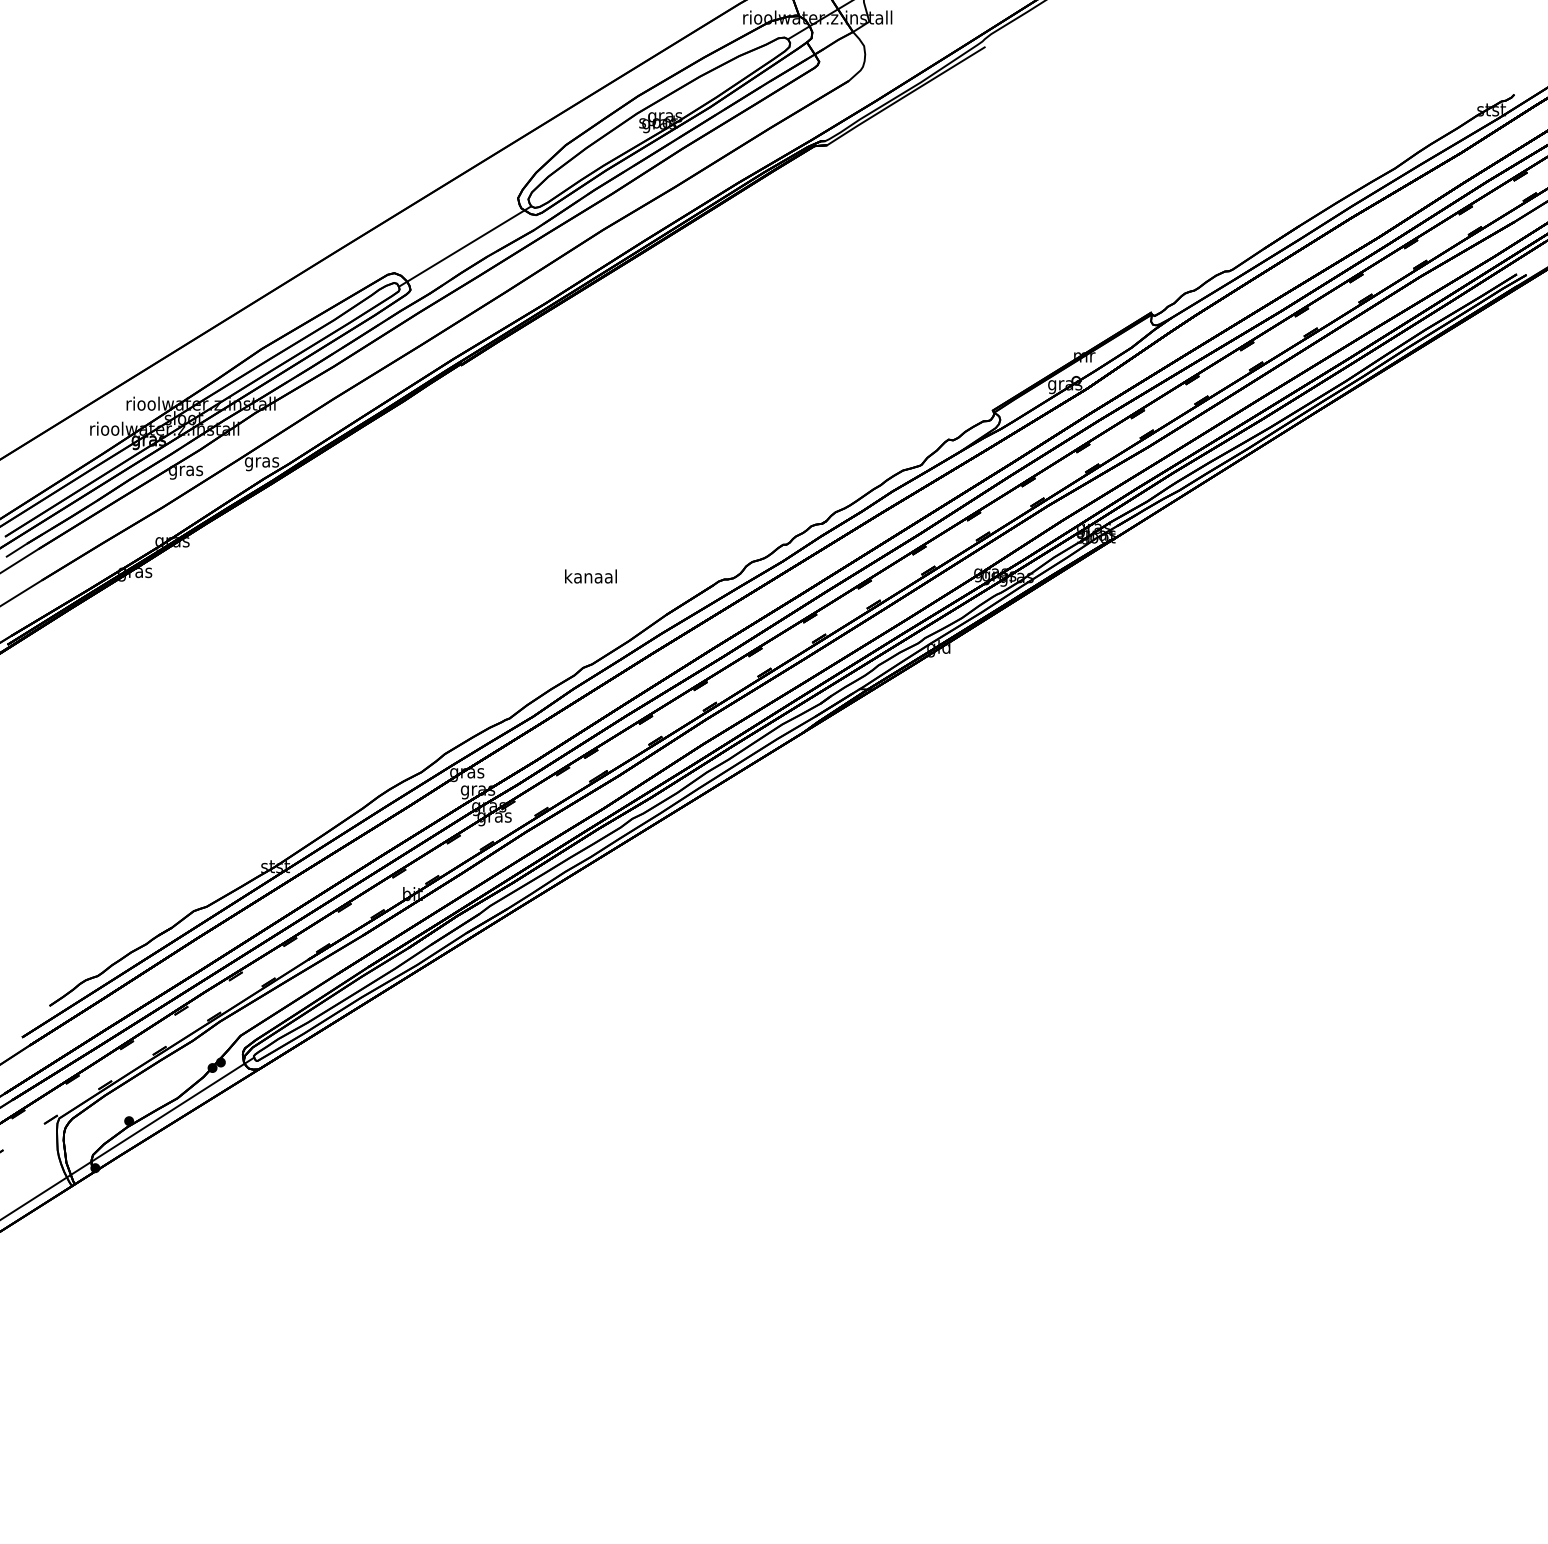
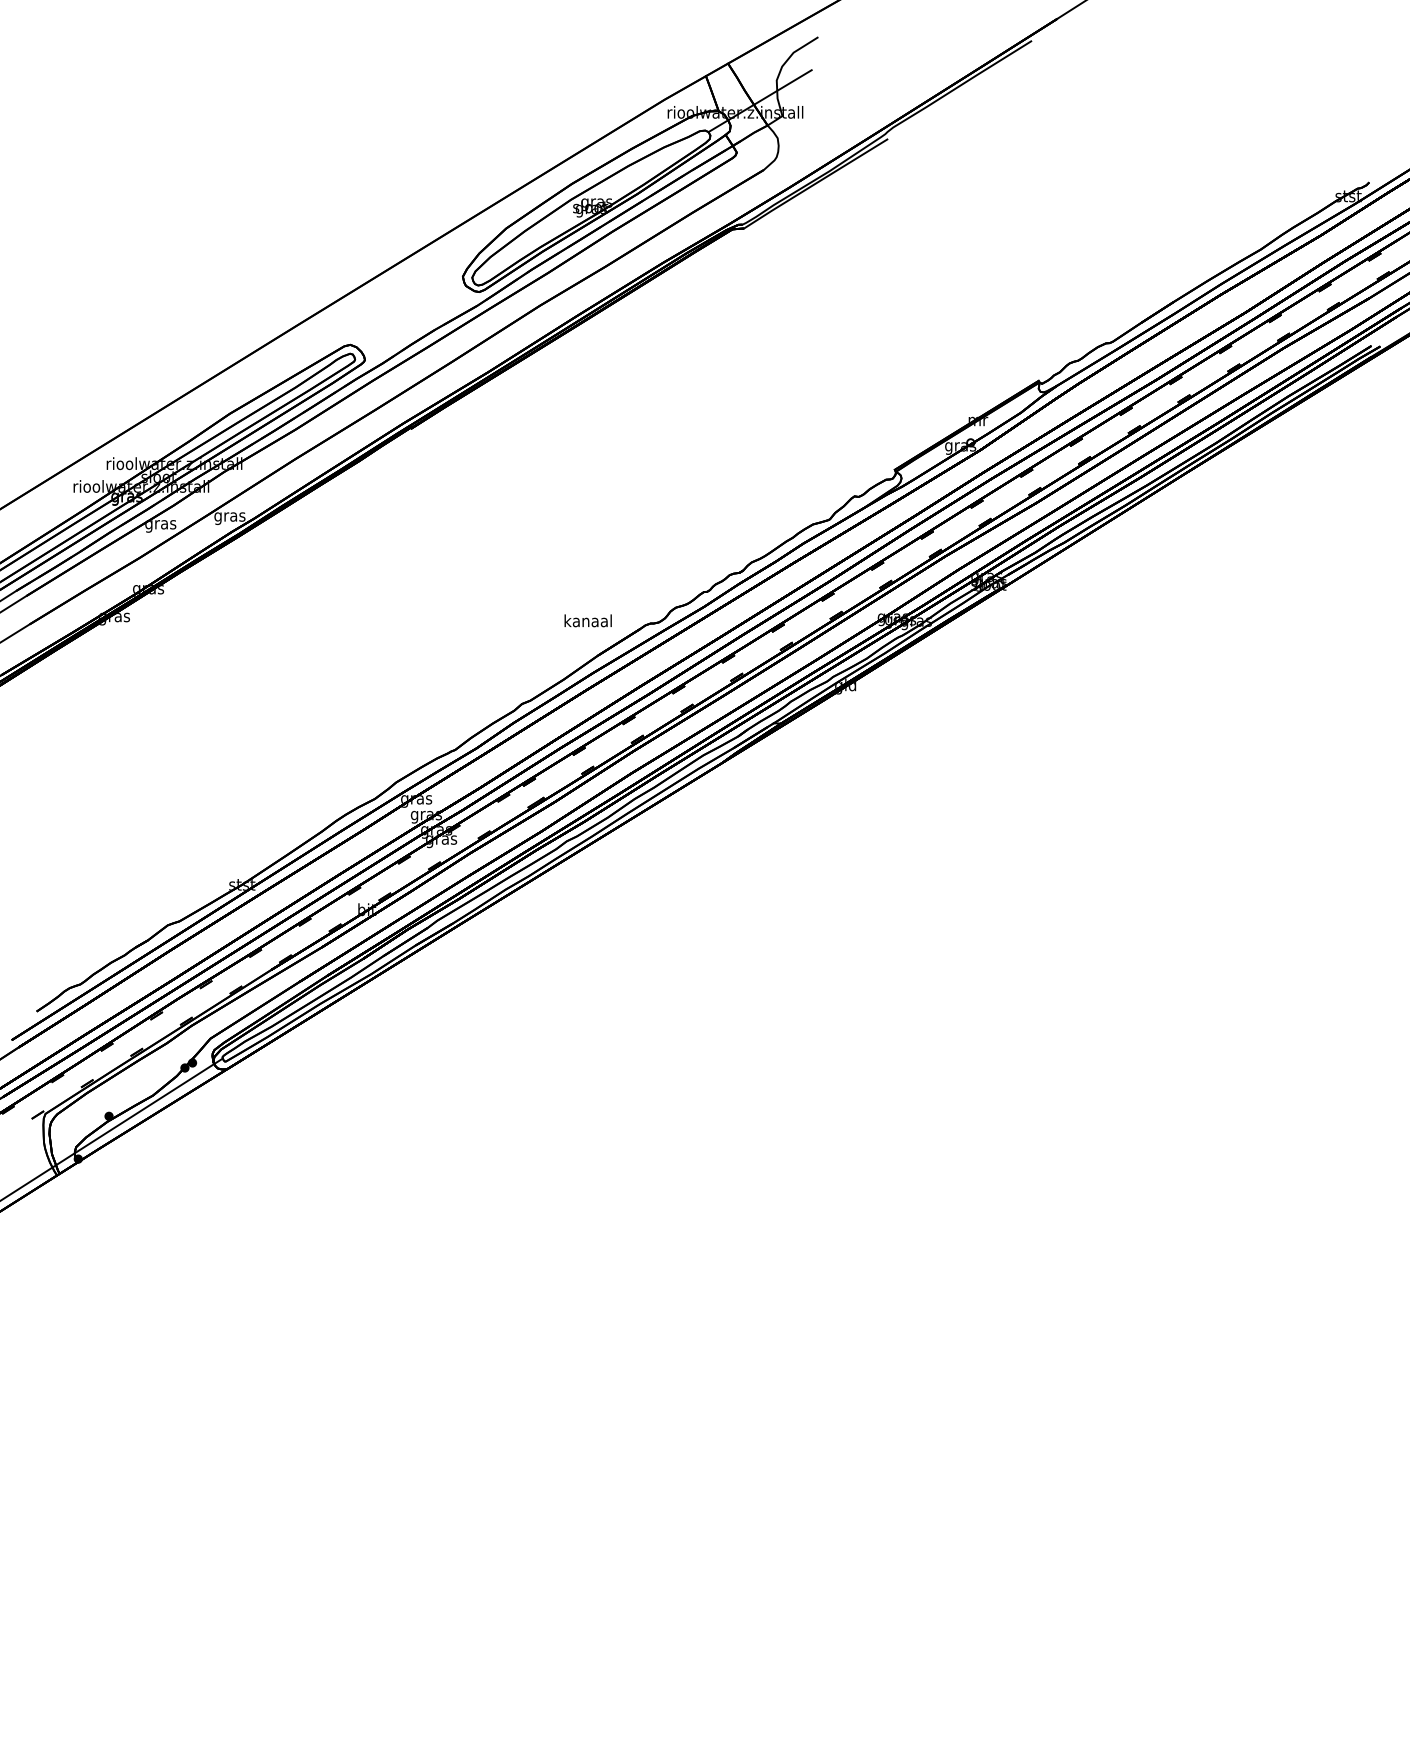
line: (464, 246) -> (414, 320), removed
text: (590, 576) -> (587, 620), moved

